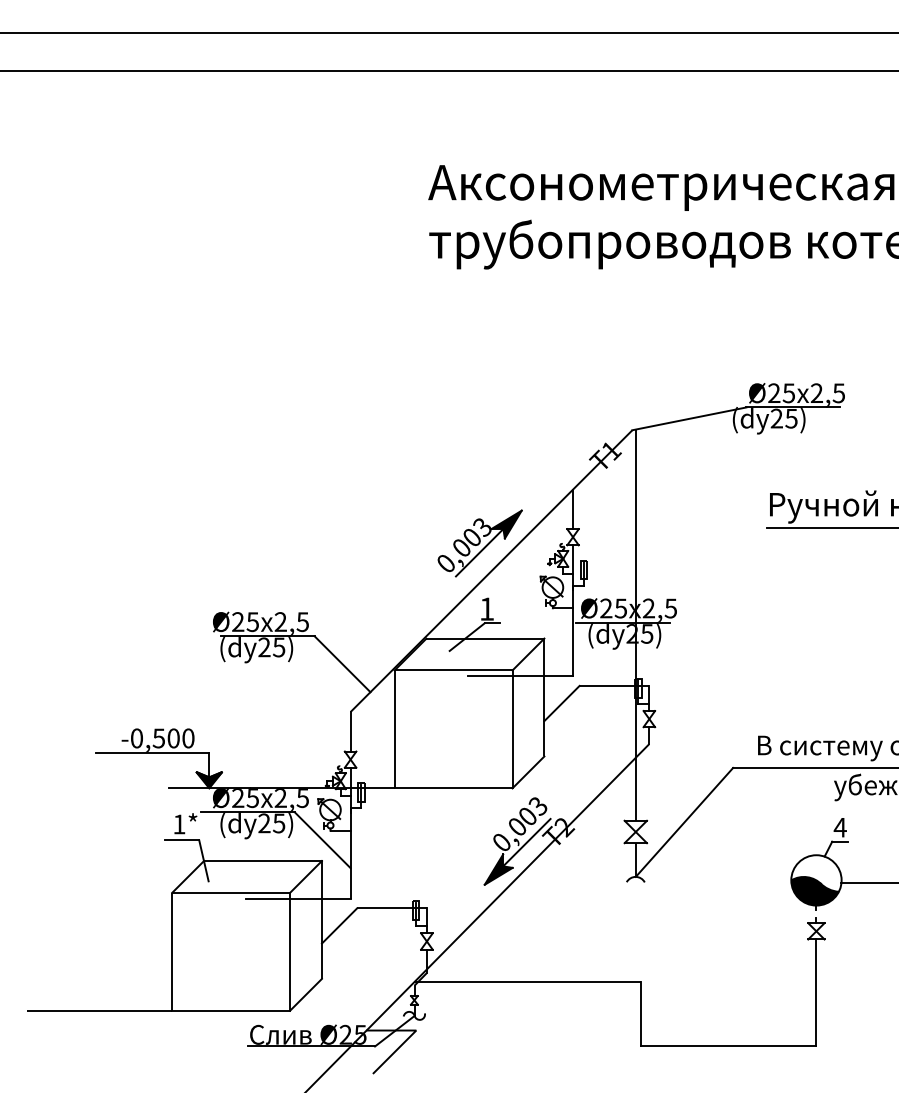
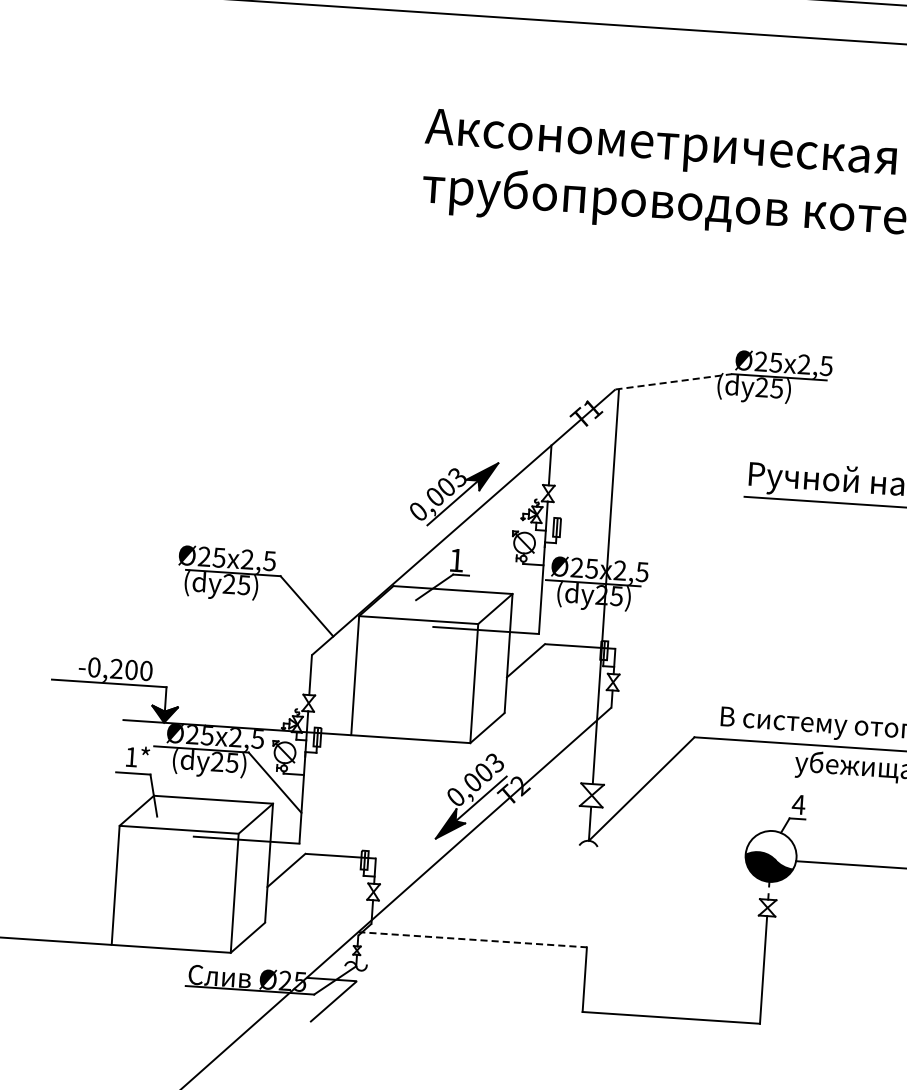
line: (689, 418) -> (673, 381), solid -> dashed
text: (158, 738) -> (116, 669), -0,500 -> -0,200
line: (528, 982) -> (473, 940), solid -> dashed

